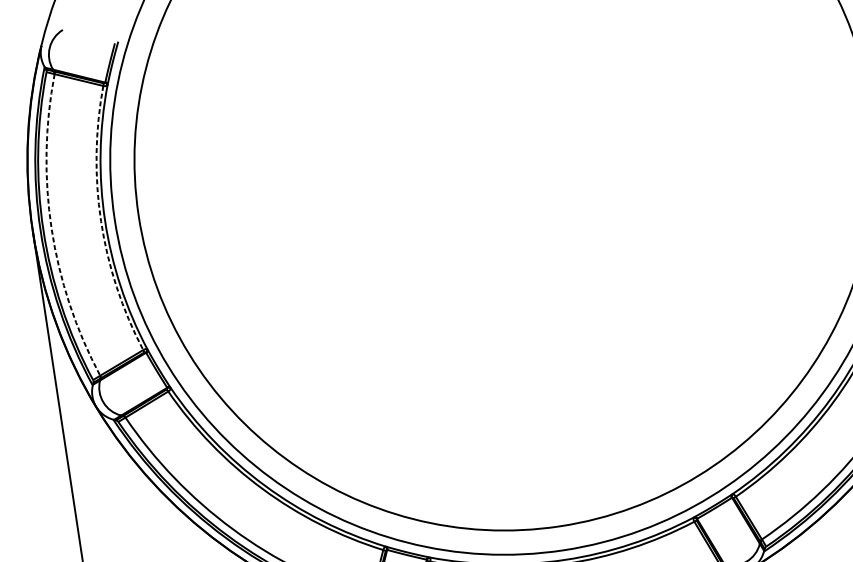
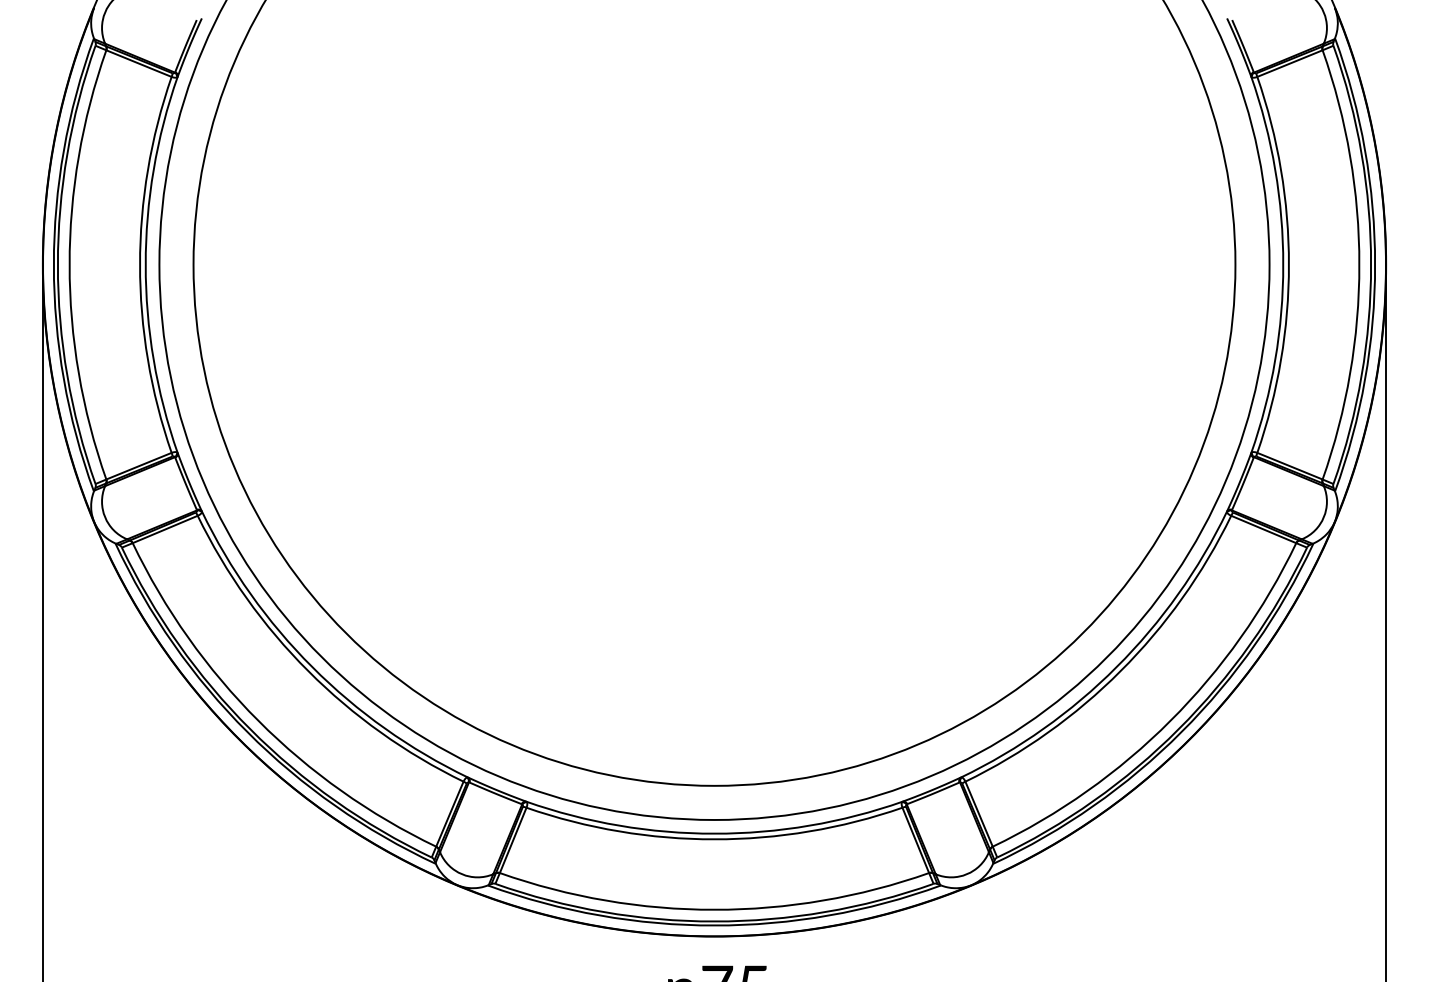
arc: (101, 221) -> (140, 264), dashed -> solid
arc: (51, 228) -> (69, 264), dashed -> solid

